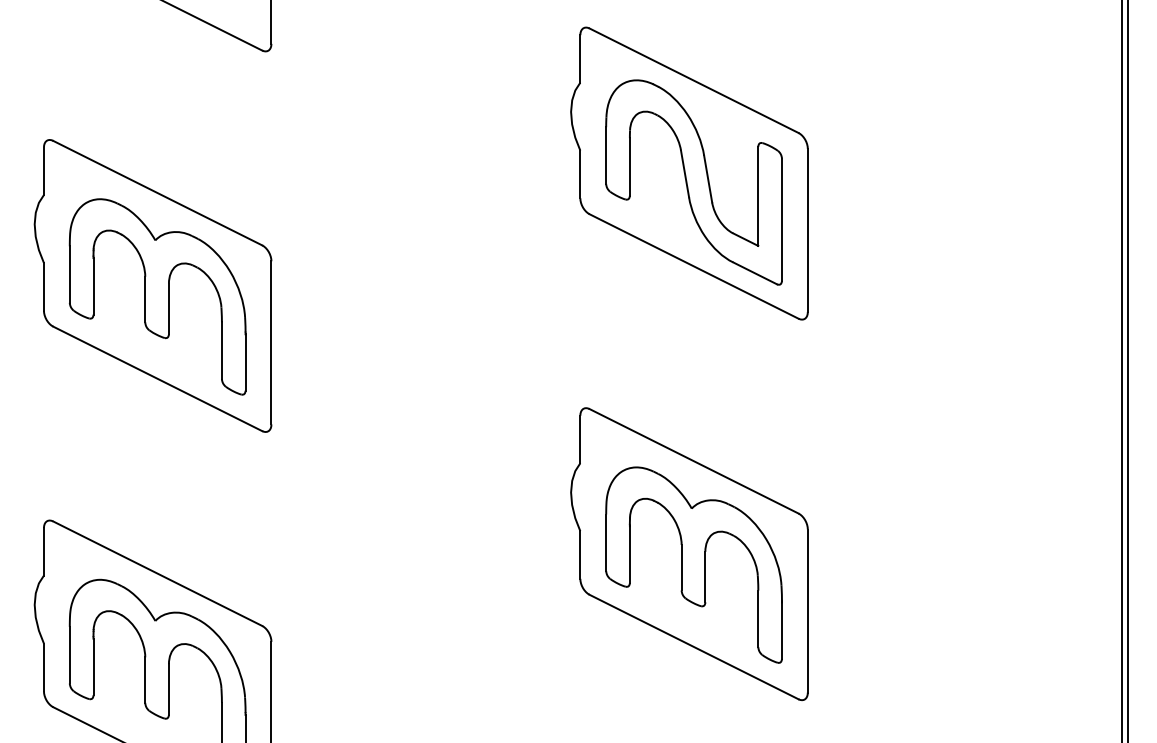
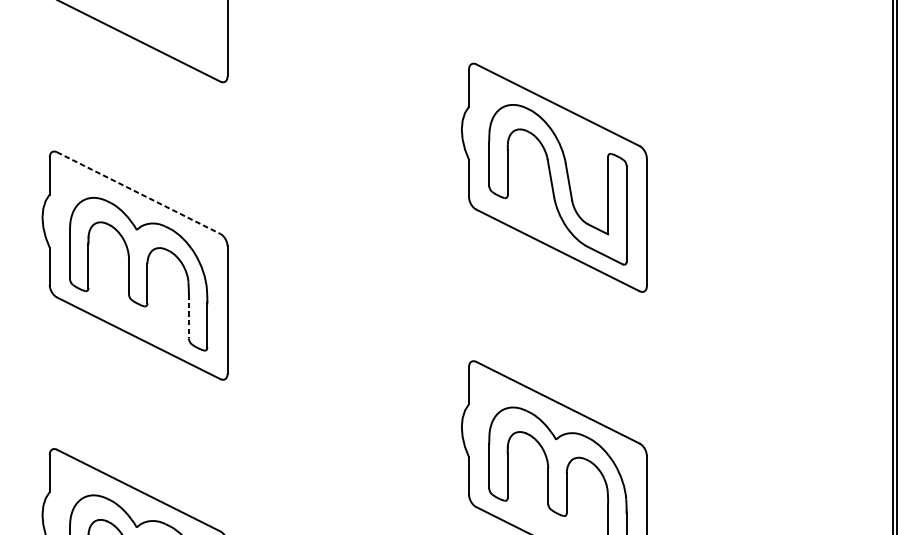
line: (157, 193) -> (138, 193), solid -> dashed
line: (221, 351) -> (188, 316), solid -> dashed

